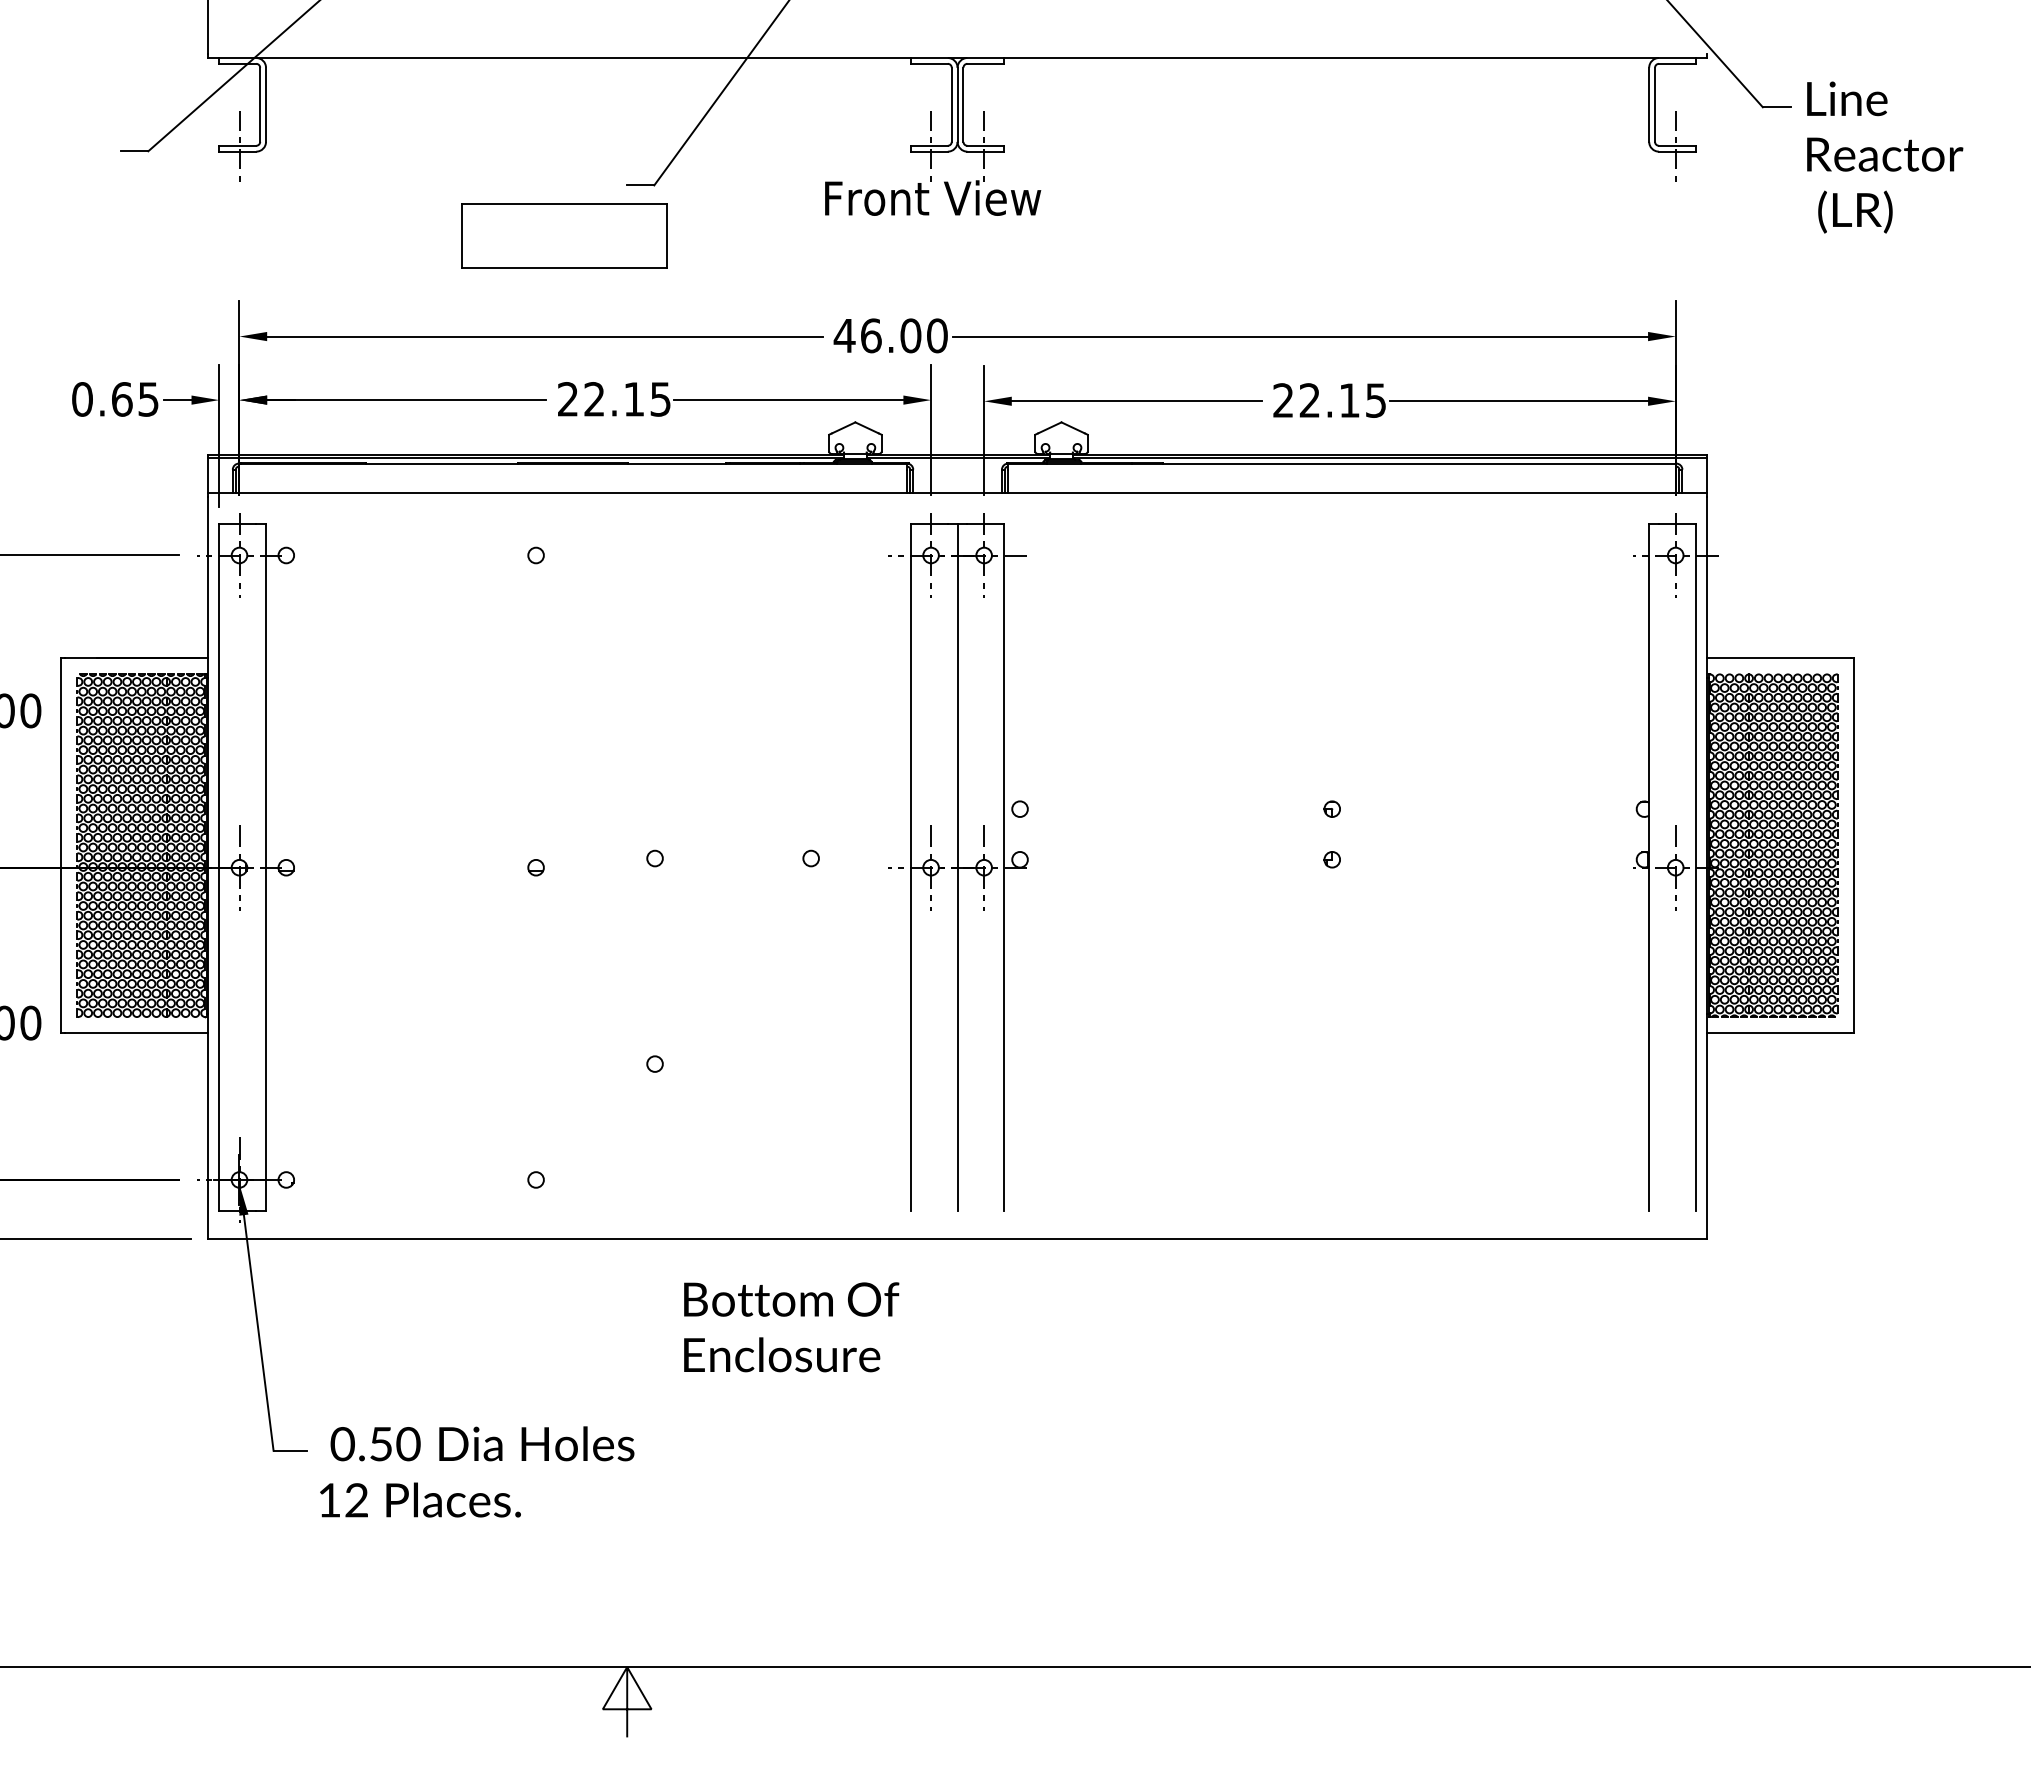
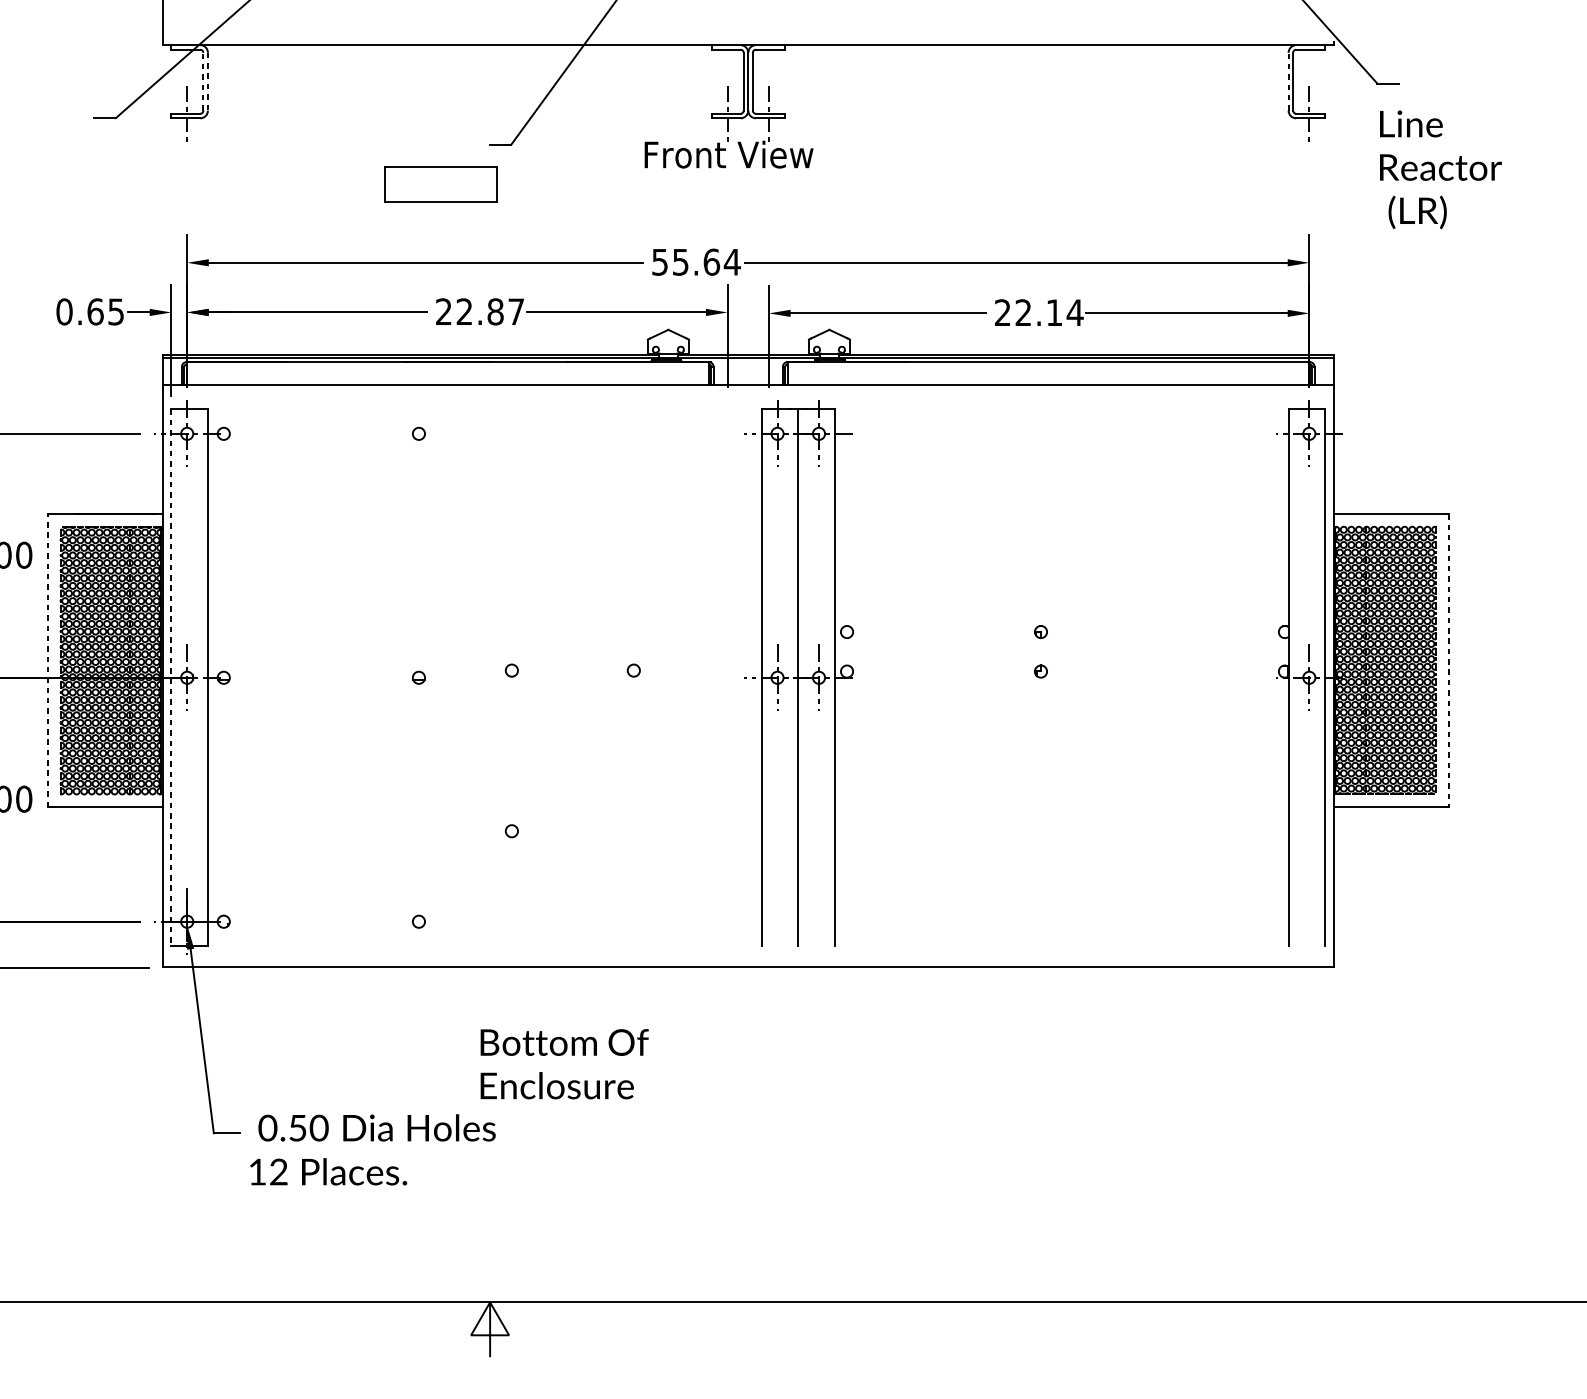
line: (260, 104) -> (203, 81), solid -> dashed
line: (1649, 104) -> (1288, 81), solid -> dashed
line: (266, 105) -> (208, 82), solid -> dashed
text: (1885, 157) -> (1441, 169), moved
part: (564, 235) -> (441, 183), size x0.7
text: (890, 335) -> (695, 261), 46.00 -> 55.64
text: (647, 399) -> (505, 311), 22.15 -> 22.87
text: (1376, 400) -> (1075, 312), 22.15 -> 22.14
line: (61, 845) -> (48, 660), solid -> dashed
line: (1854, 846) -> (1449, 661), solid -> dashed
part: (958, 862) -> (798, 673), moved
line: (219, 868) -> (171, 678), solid -> dashed
text: (791, 1327) -> (564, 1064), moved

